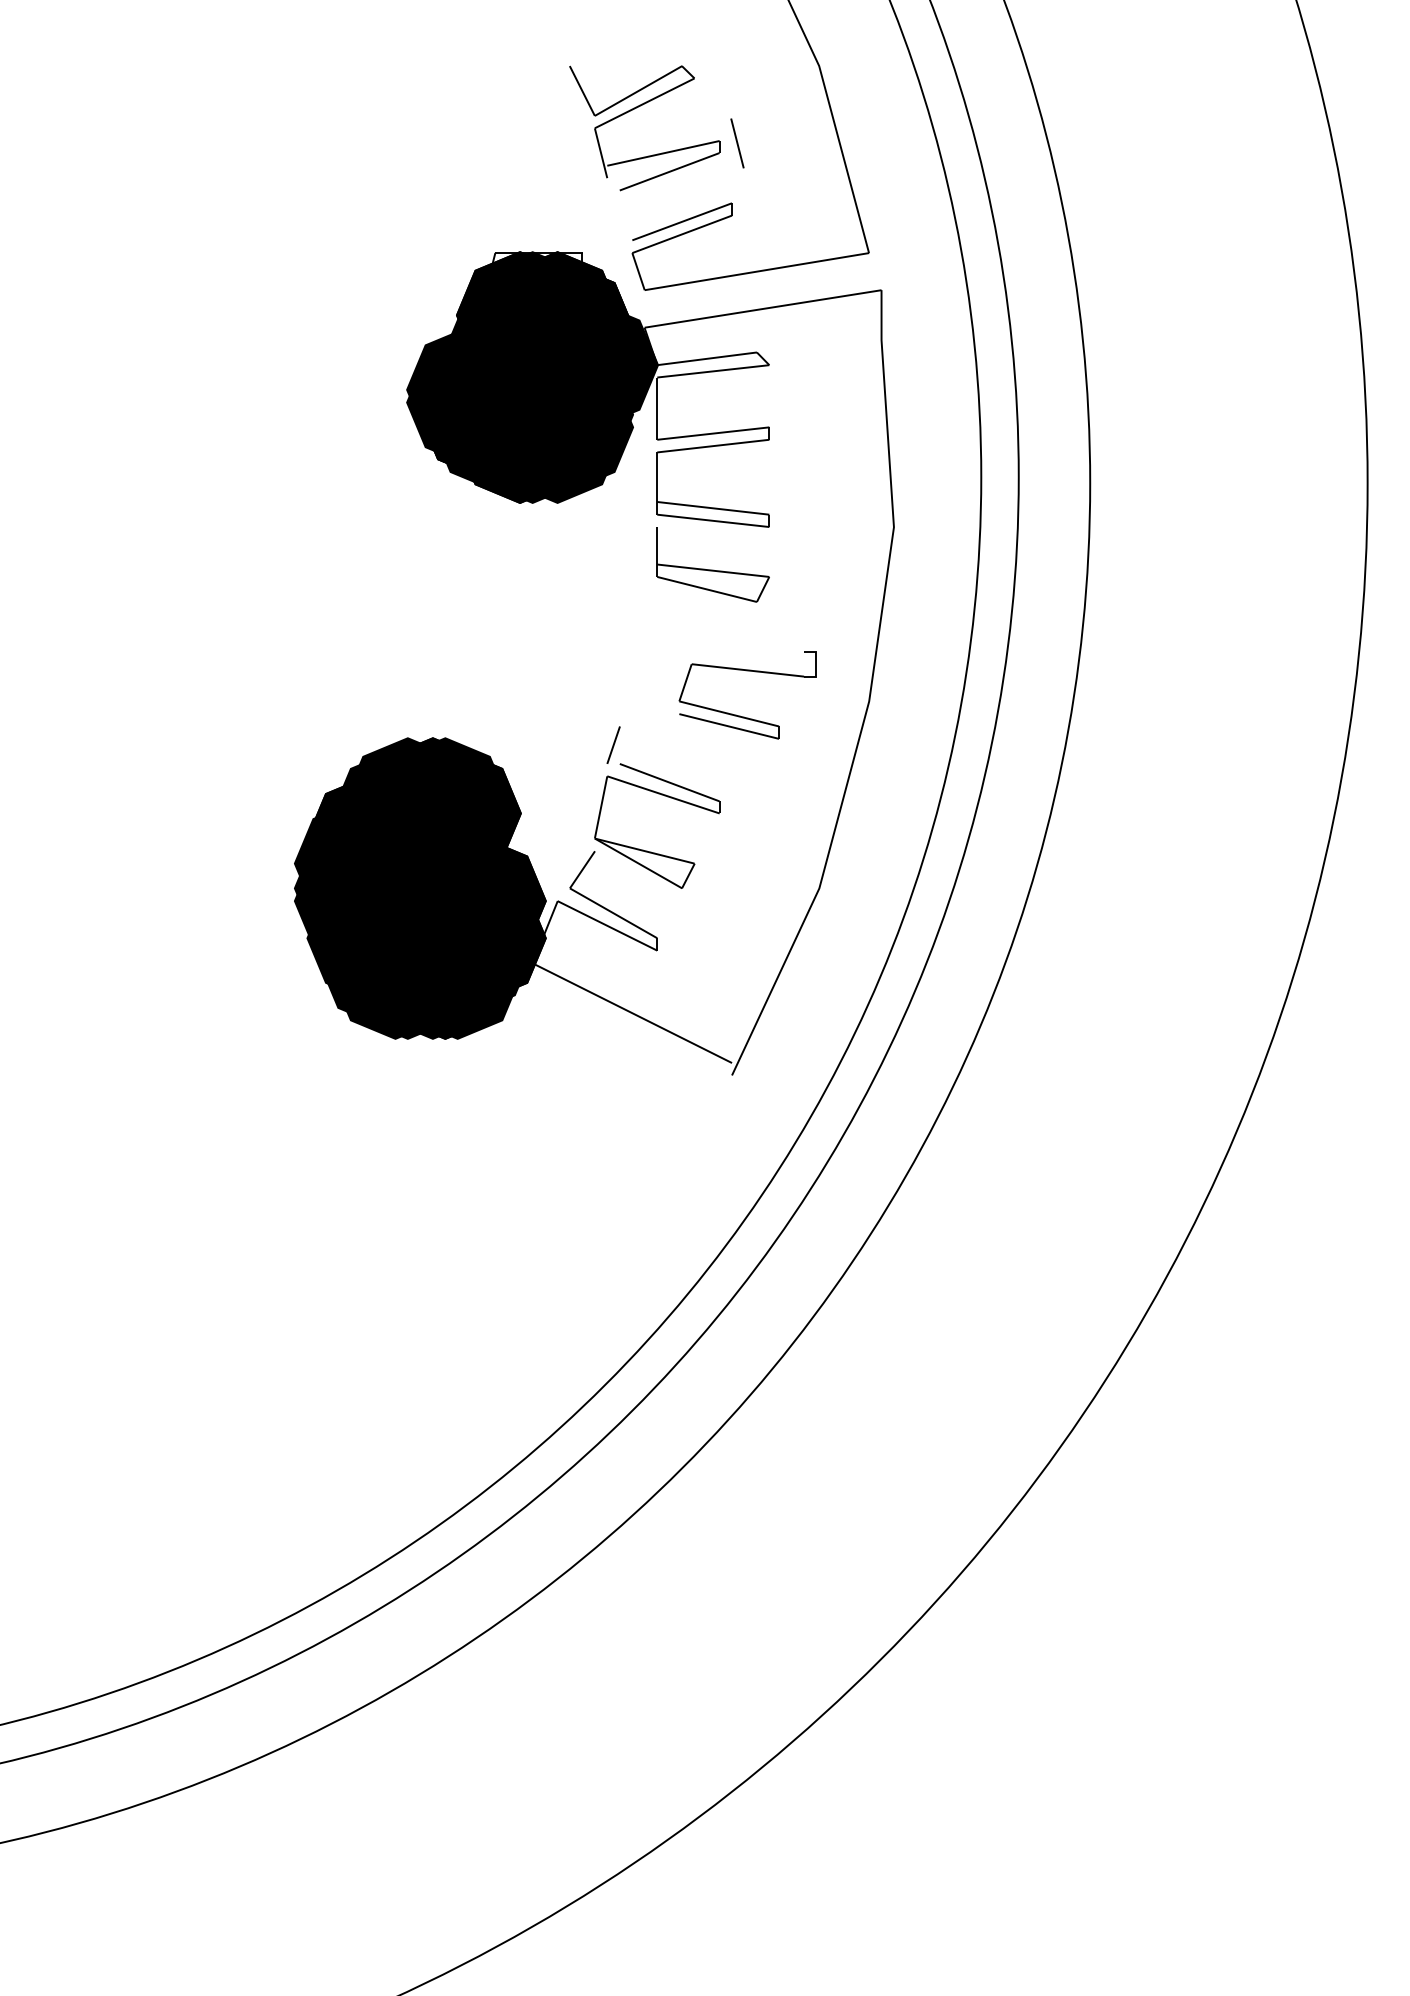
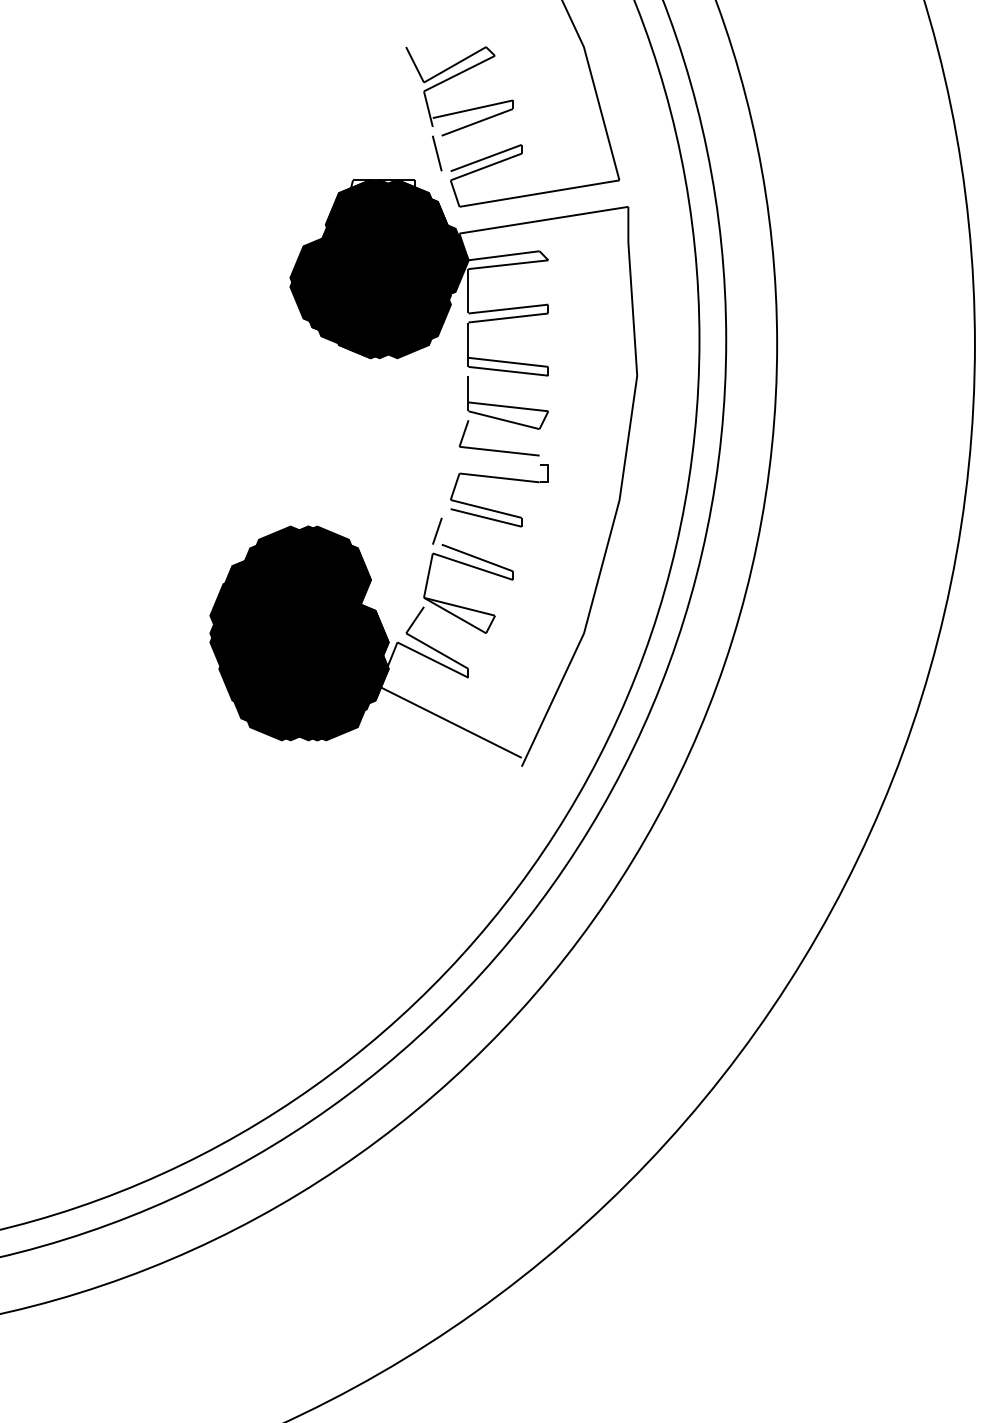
line: (737, 143) -> (437, 153), moved
part: (699, 631) -> (498, 450), added
part: (740, 715) -> (494, 510), moved

